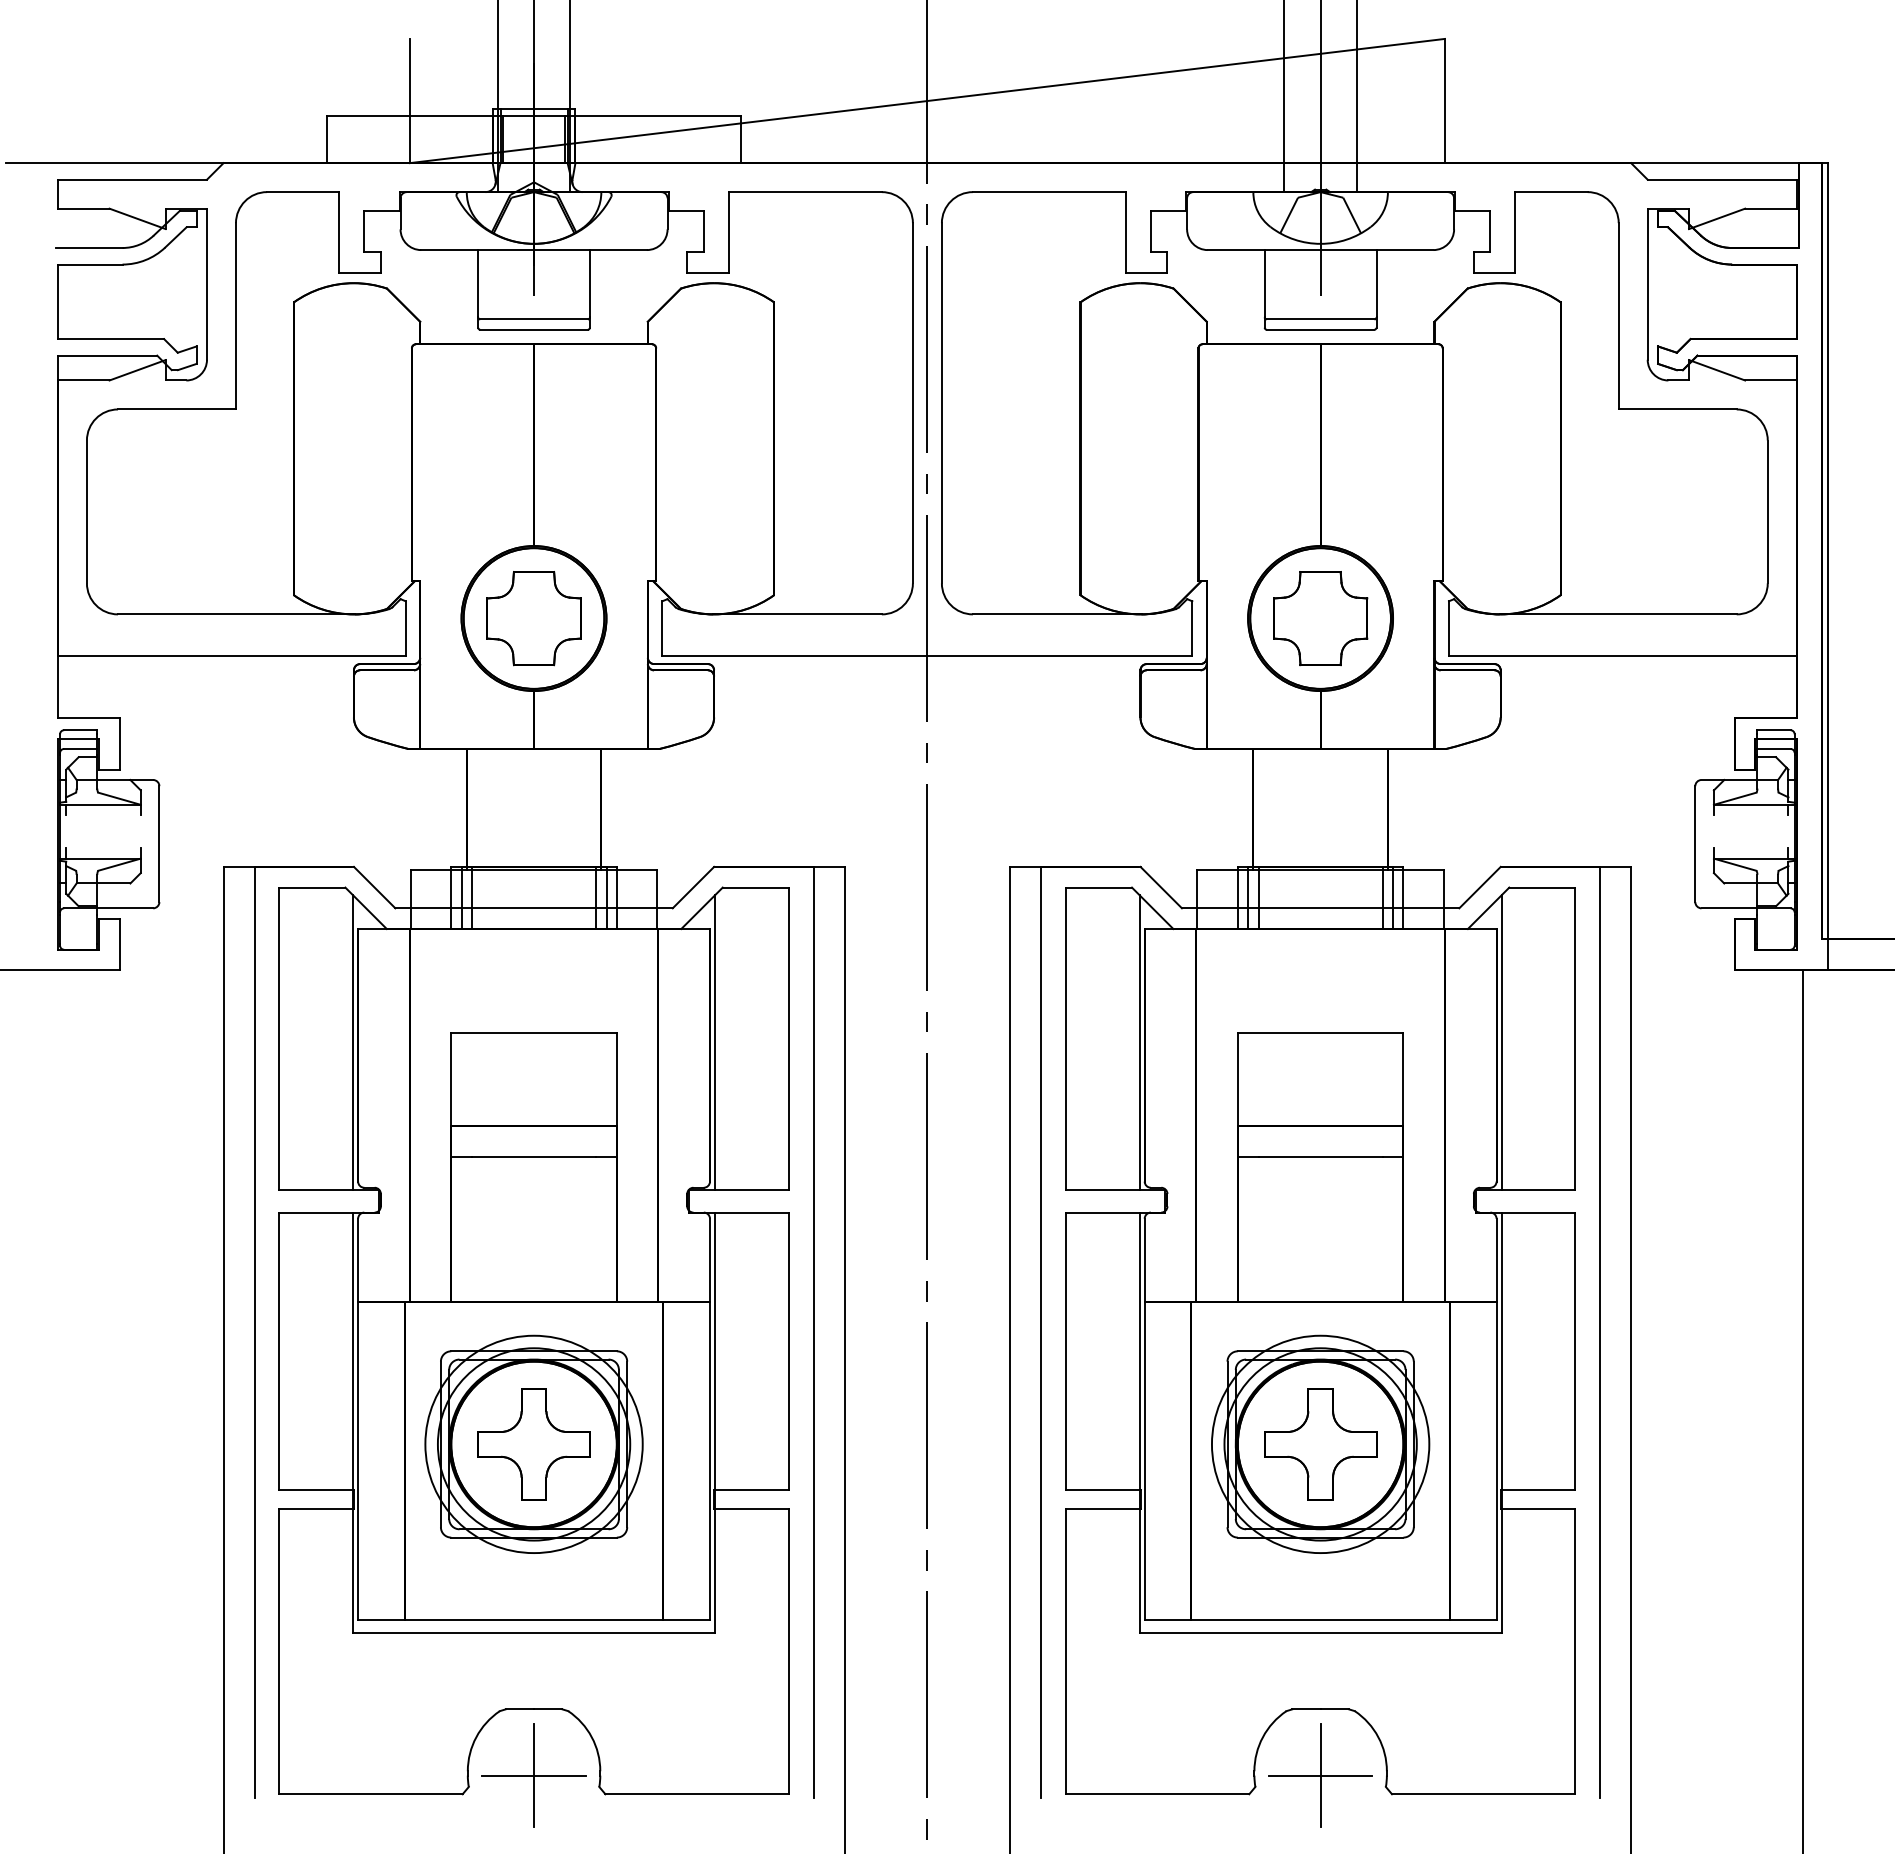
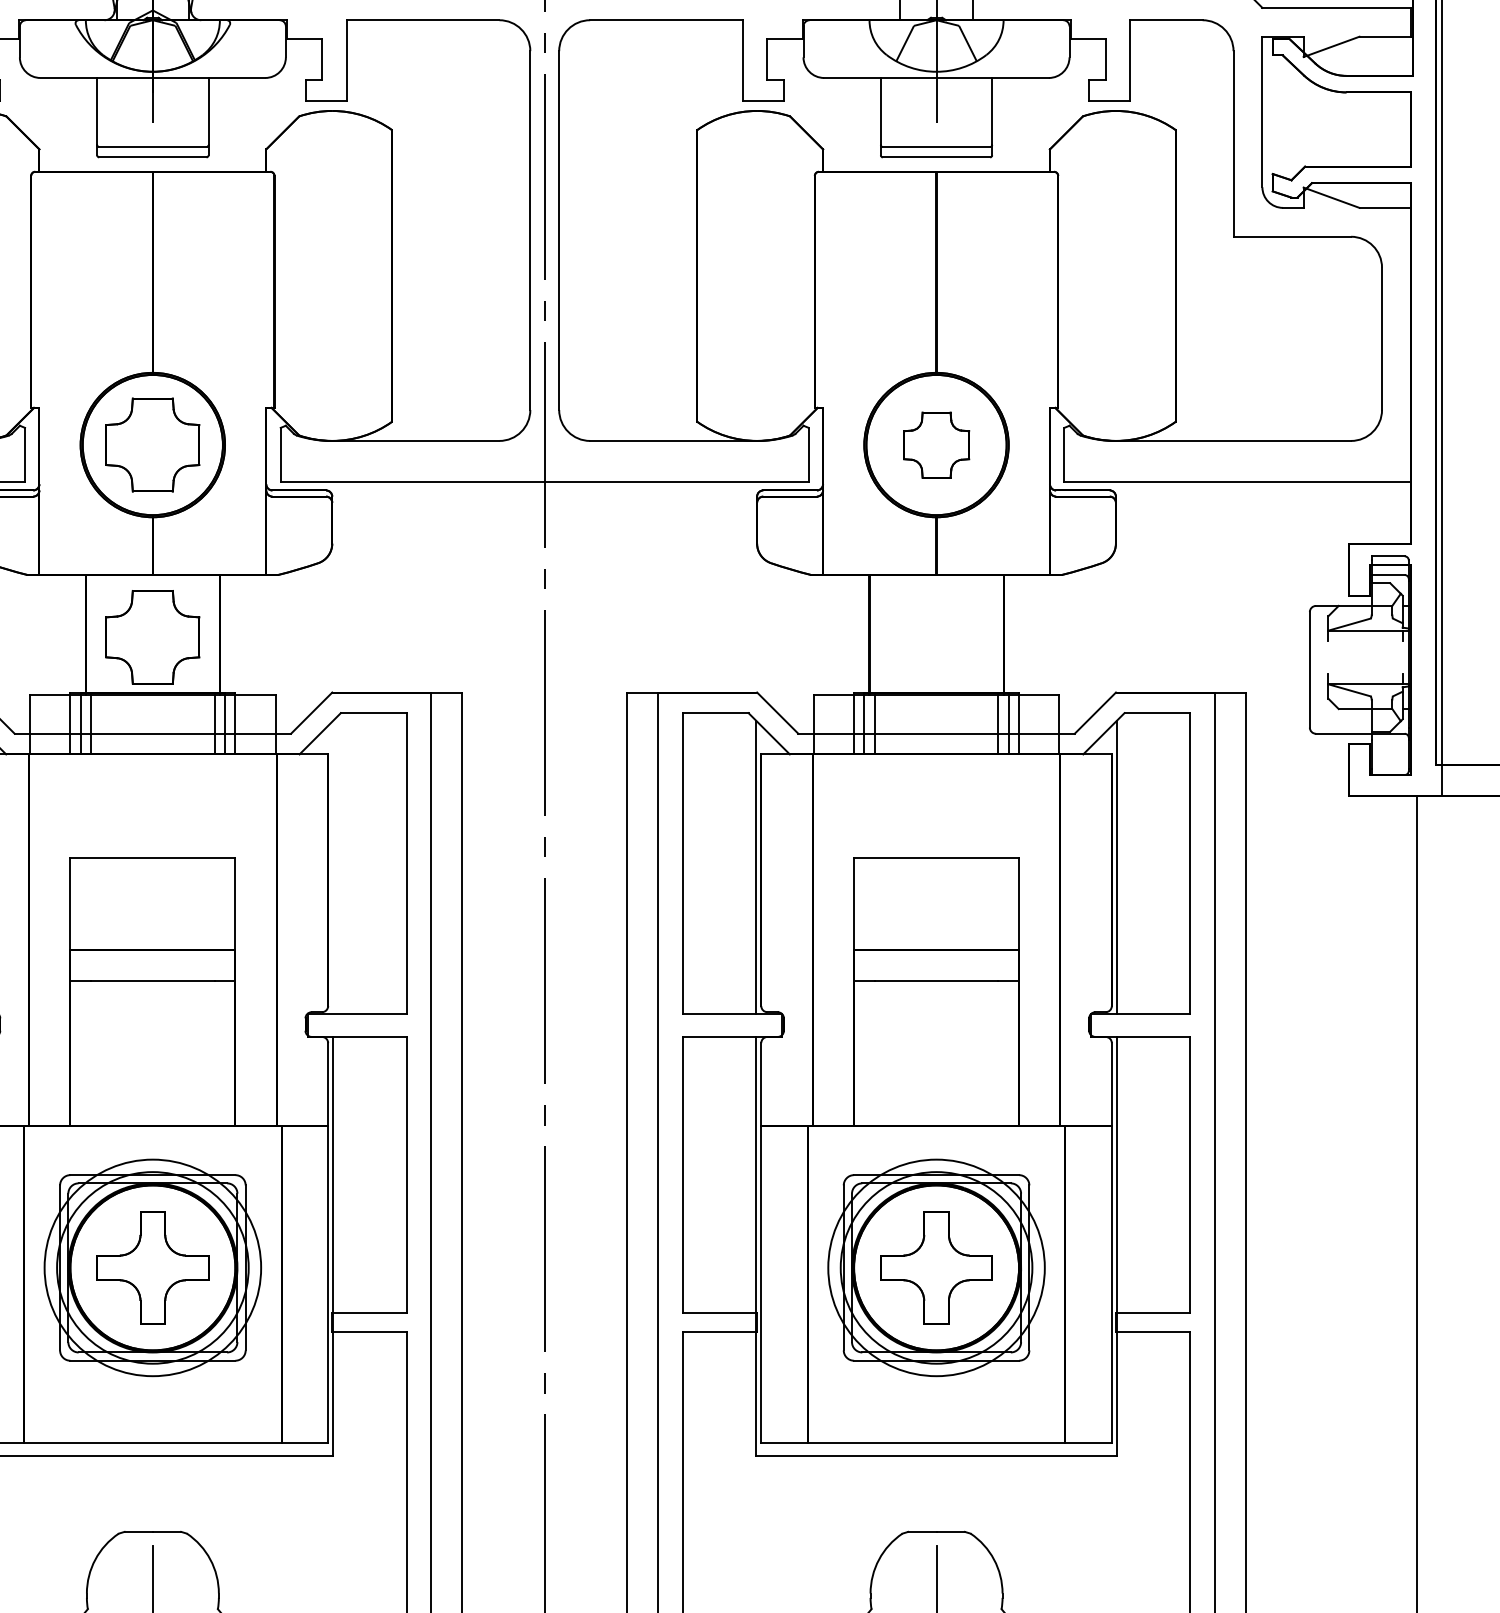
part: (1320, 618) -> (936, 445), size x0.7
part: (533, 811) -> (152, 637), added
line: (715, 1042) -> (333, 867), removed
line: (533, 1775) -> (152, 1597), removed
line: (1320, 1775) -> (936, 1597), removed

